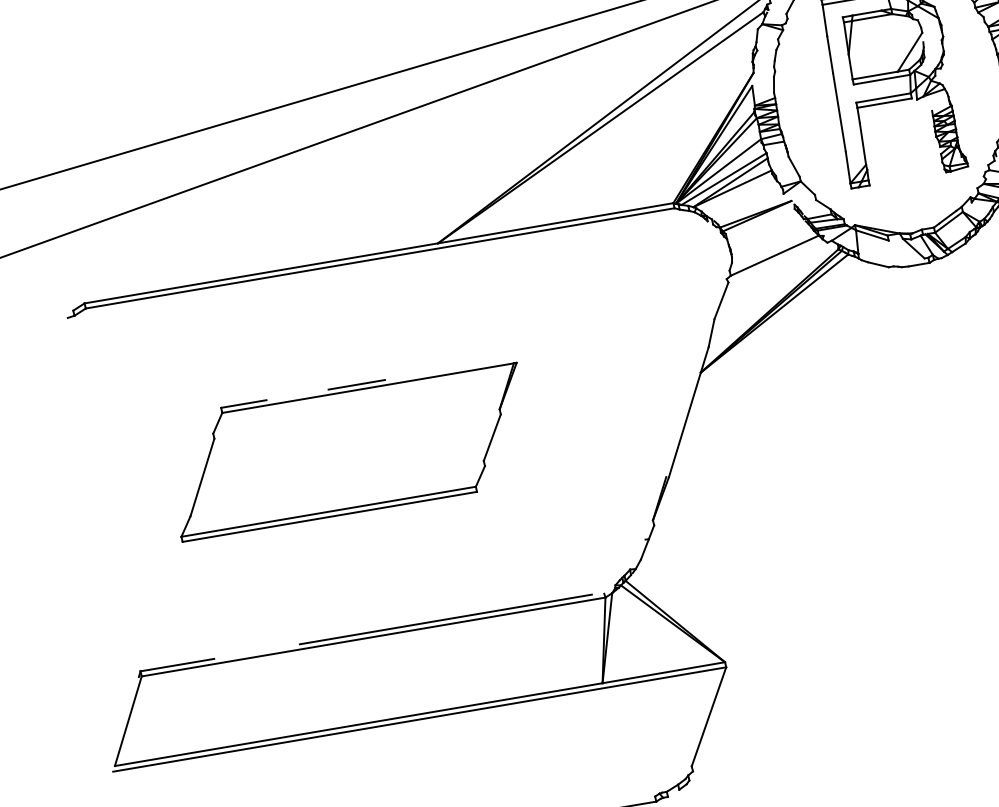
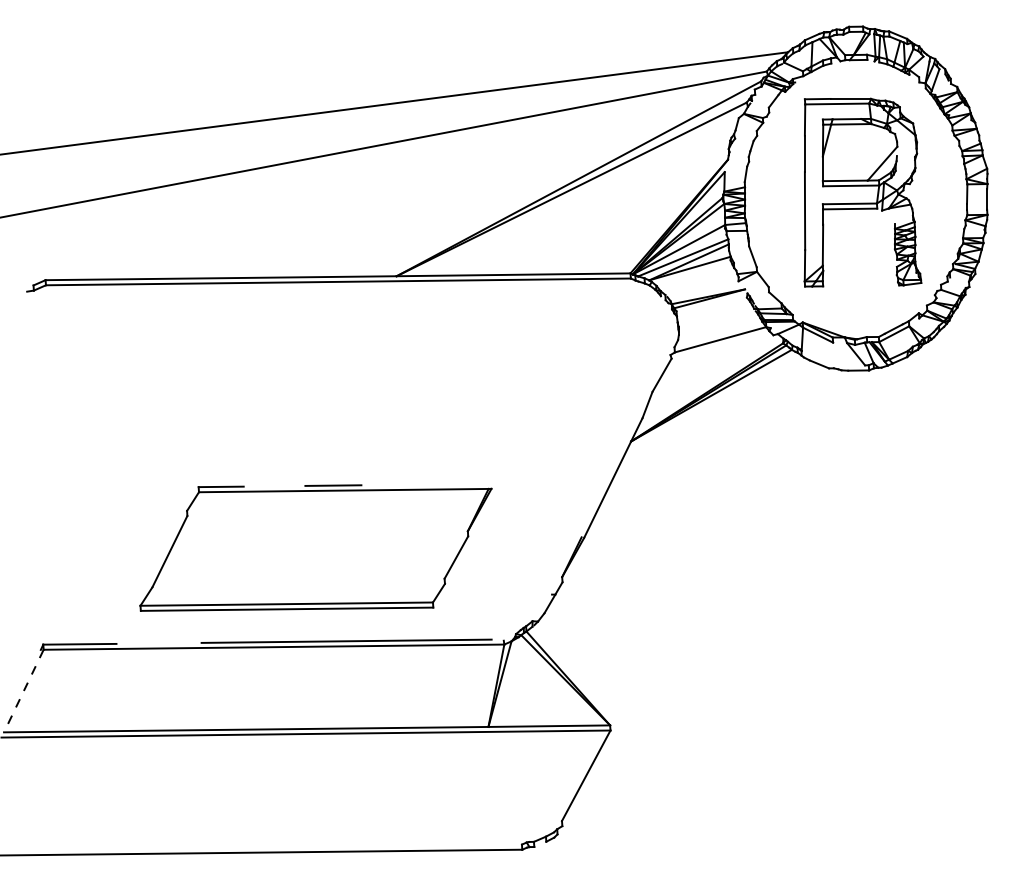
part: (348, 450) -> (315, 547), moved
line: (128, 721) -> (23, 691), solid -> dashed

